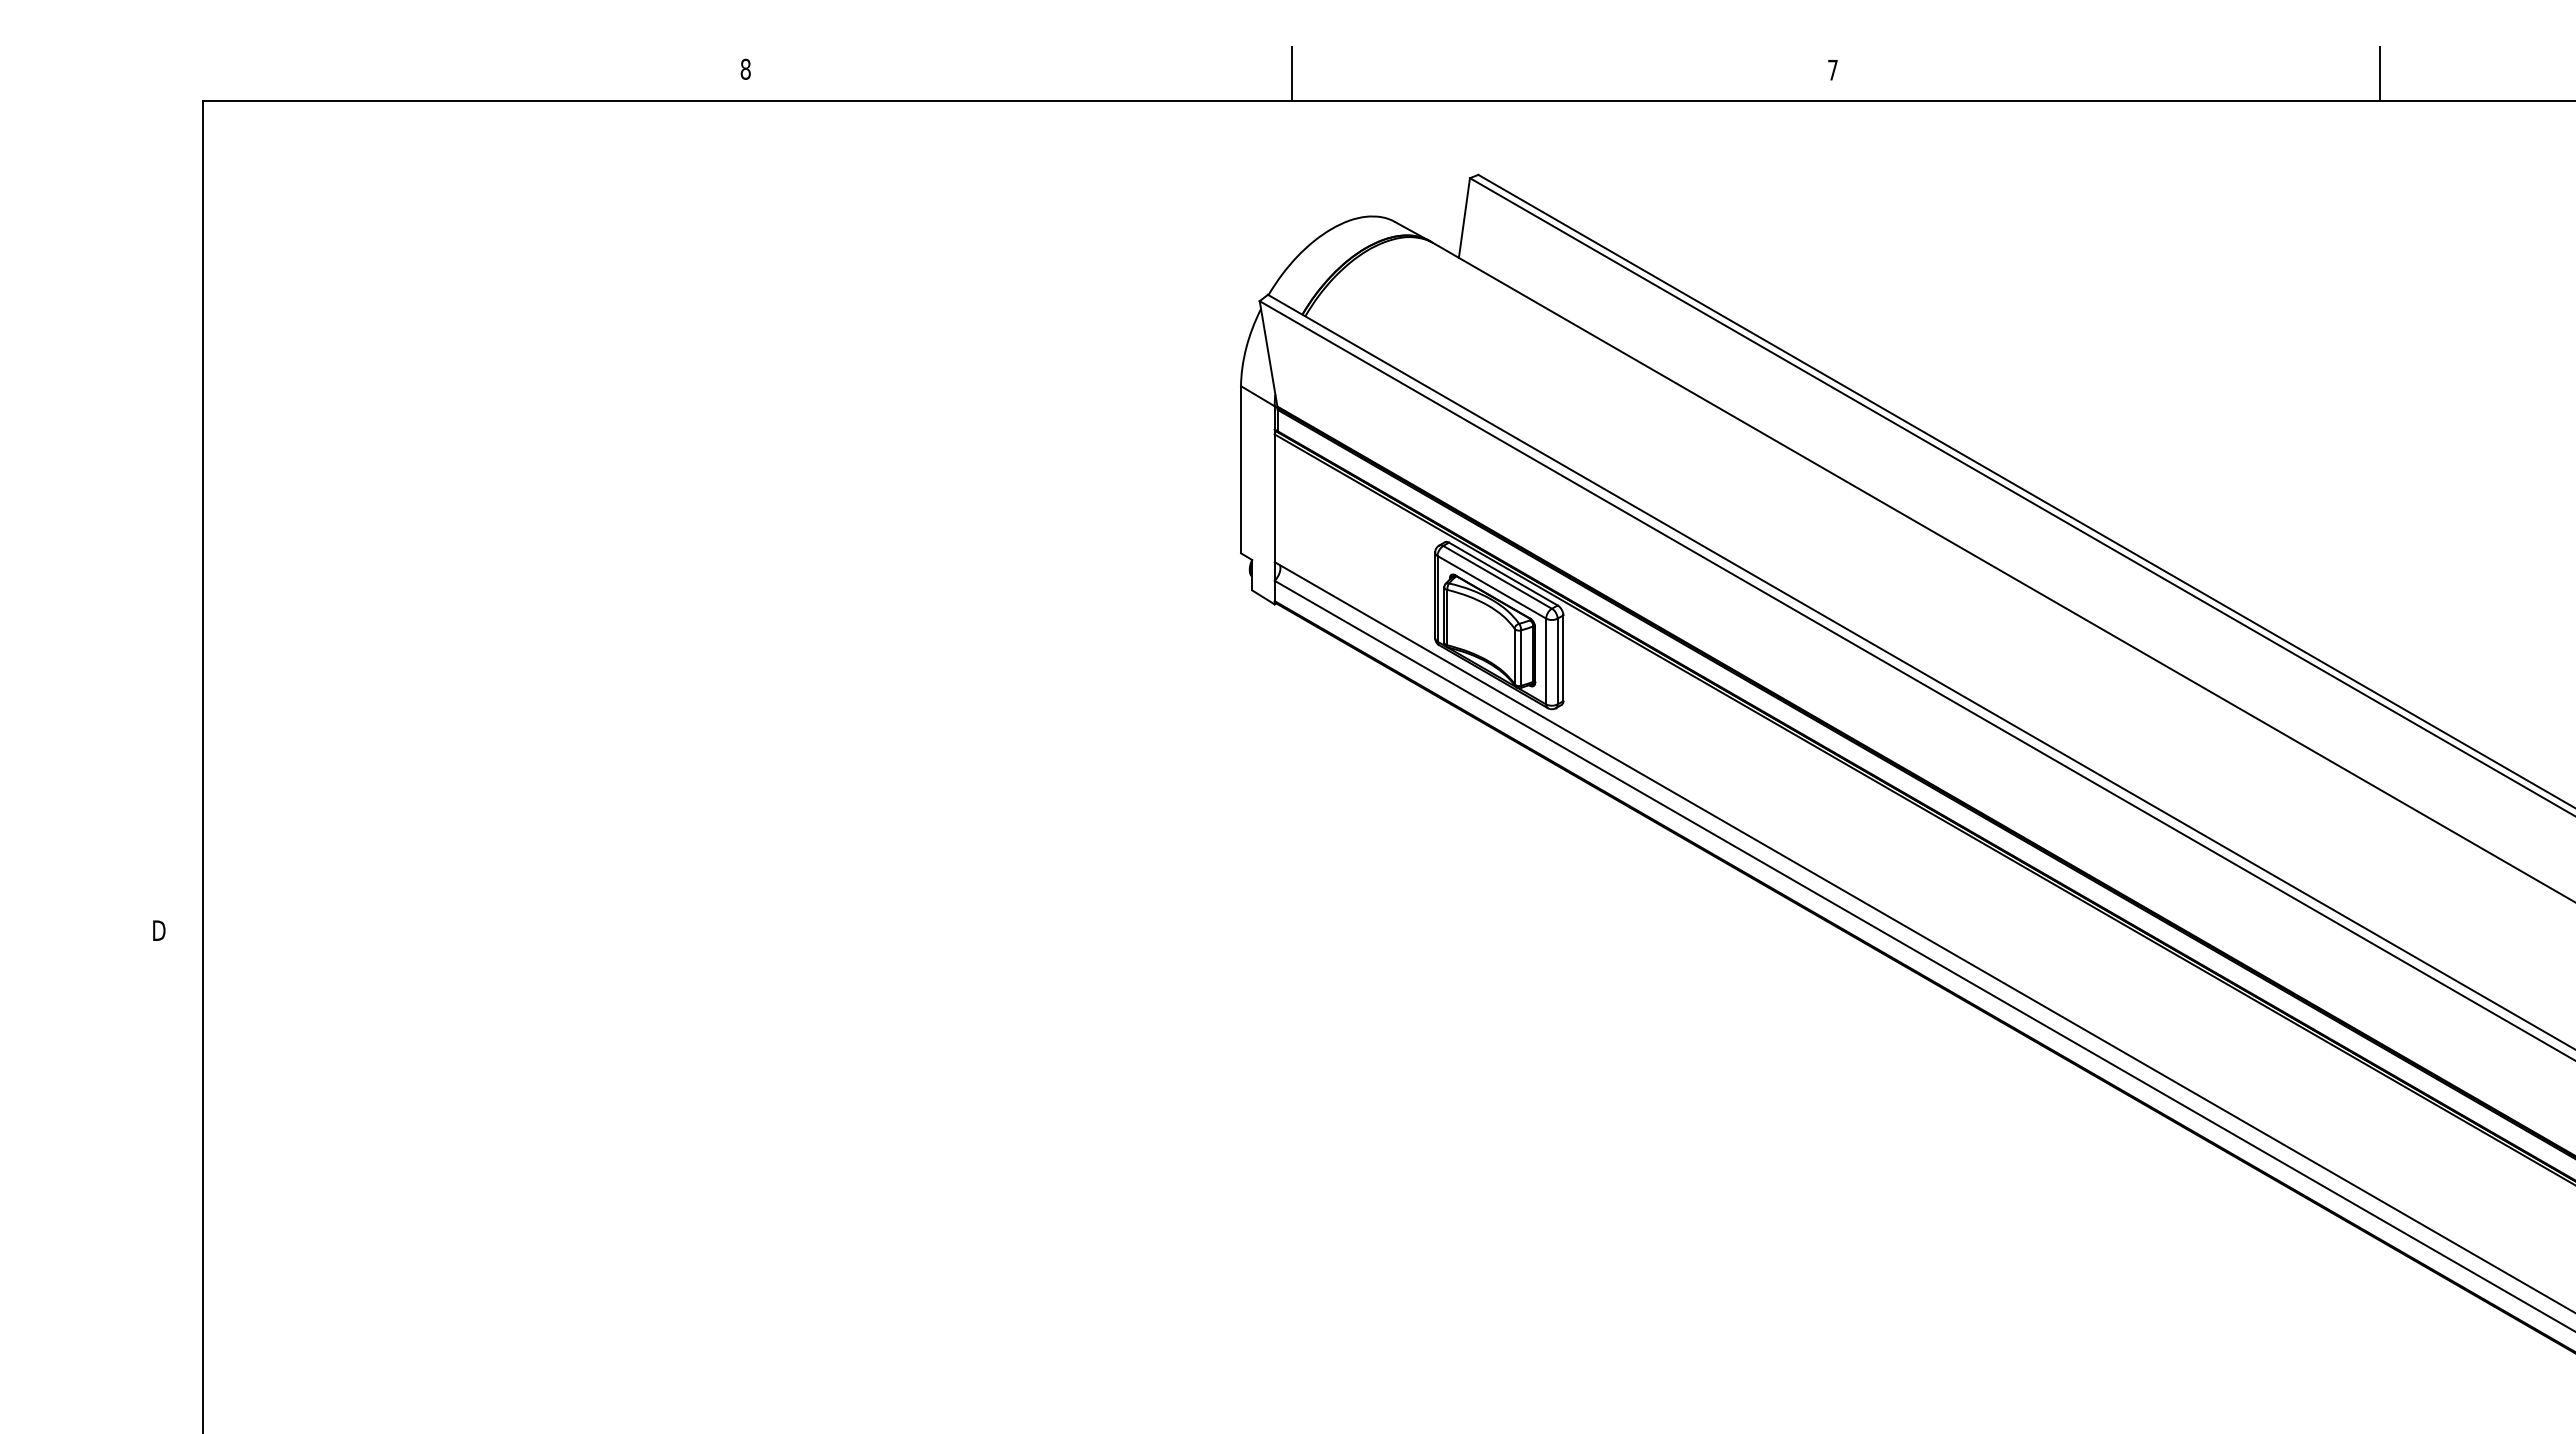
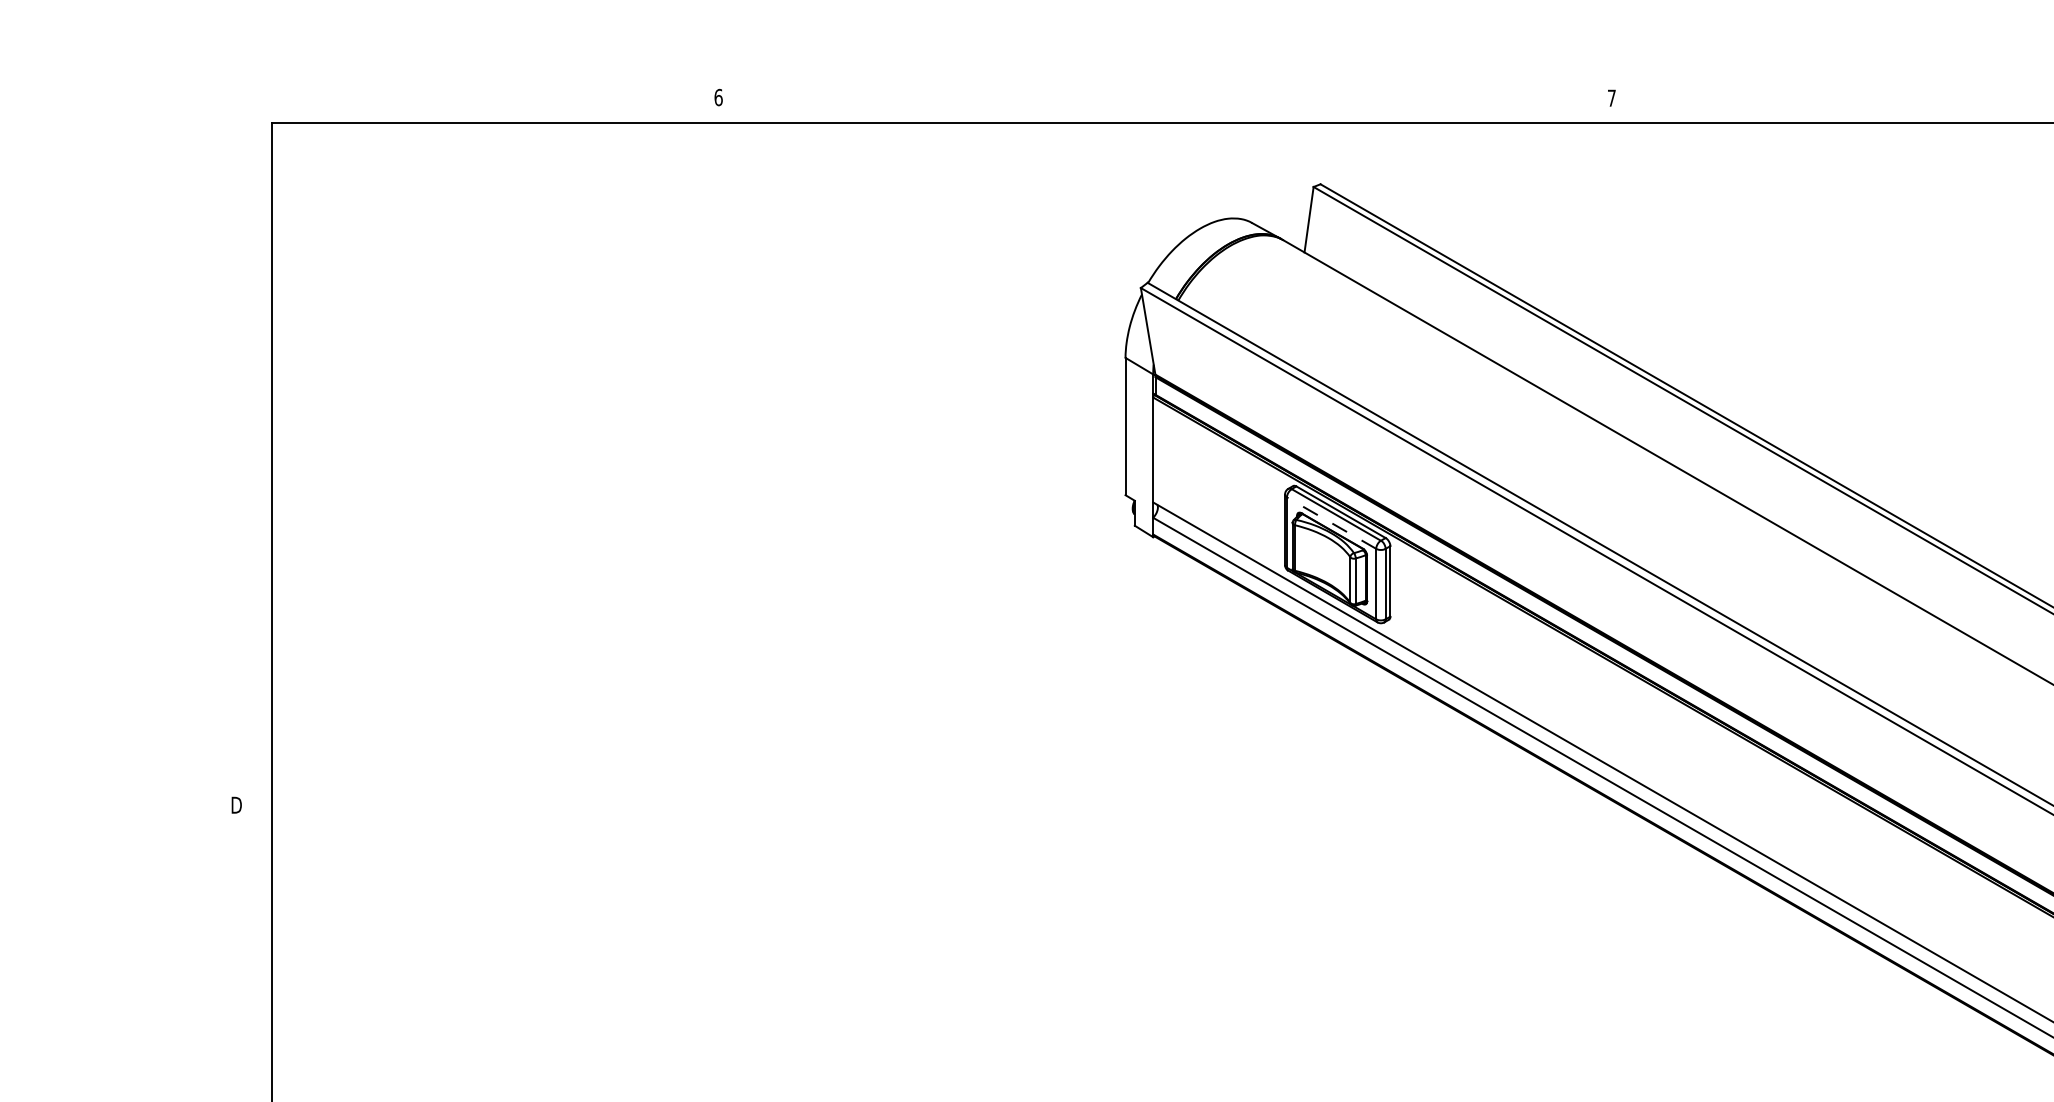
text: (745, 68) -> (718, 96), 8 -> 6
line: (1291, 72) -> (1166, 100), removed
line: (1491, 587) -> (1331, 523), solid -> dashed

